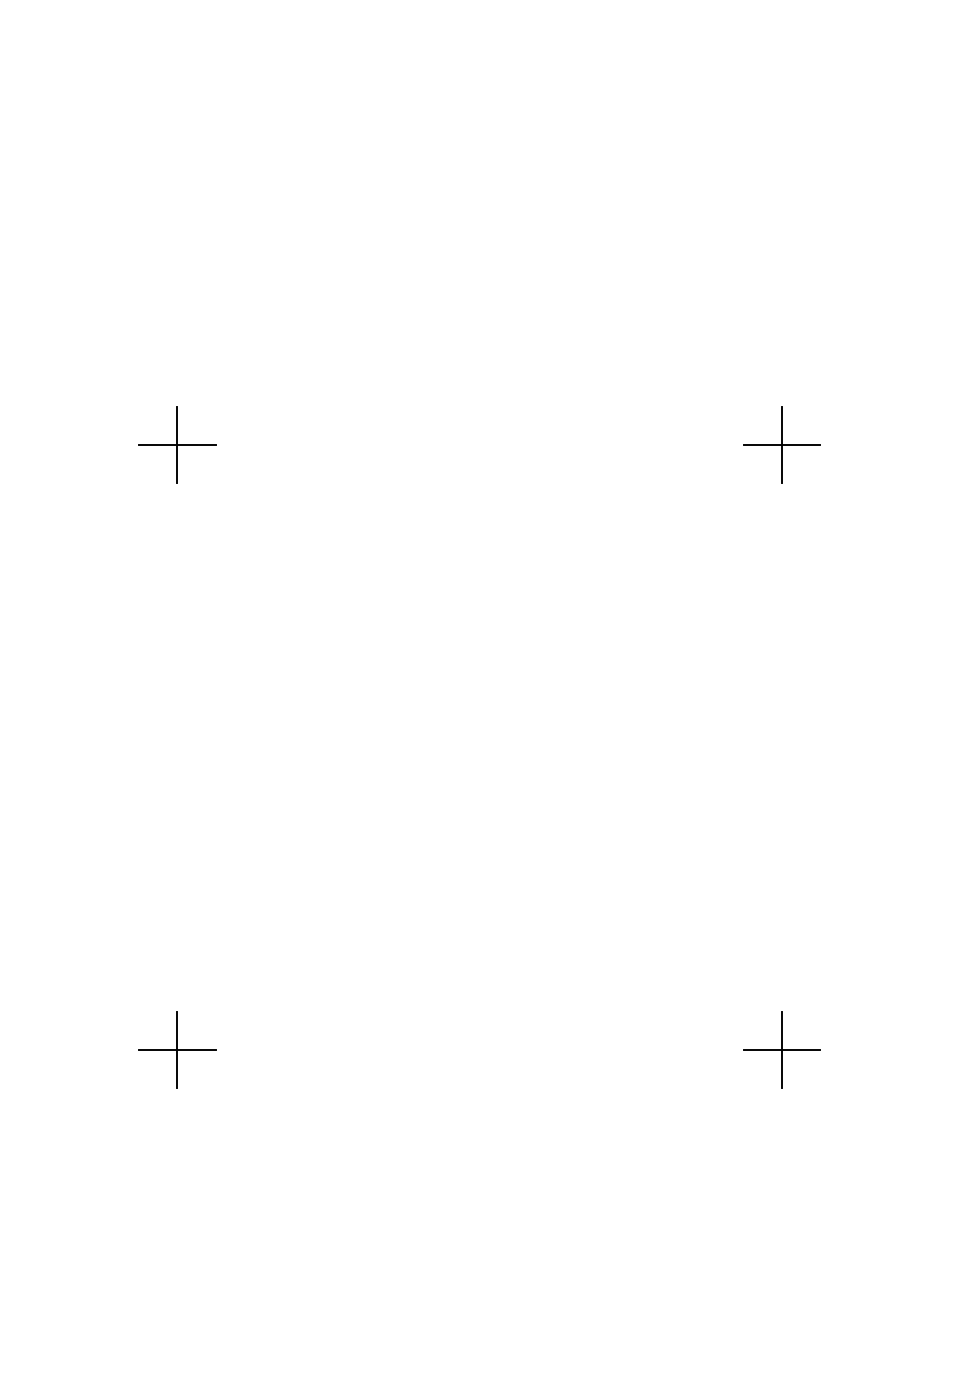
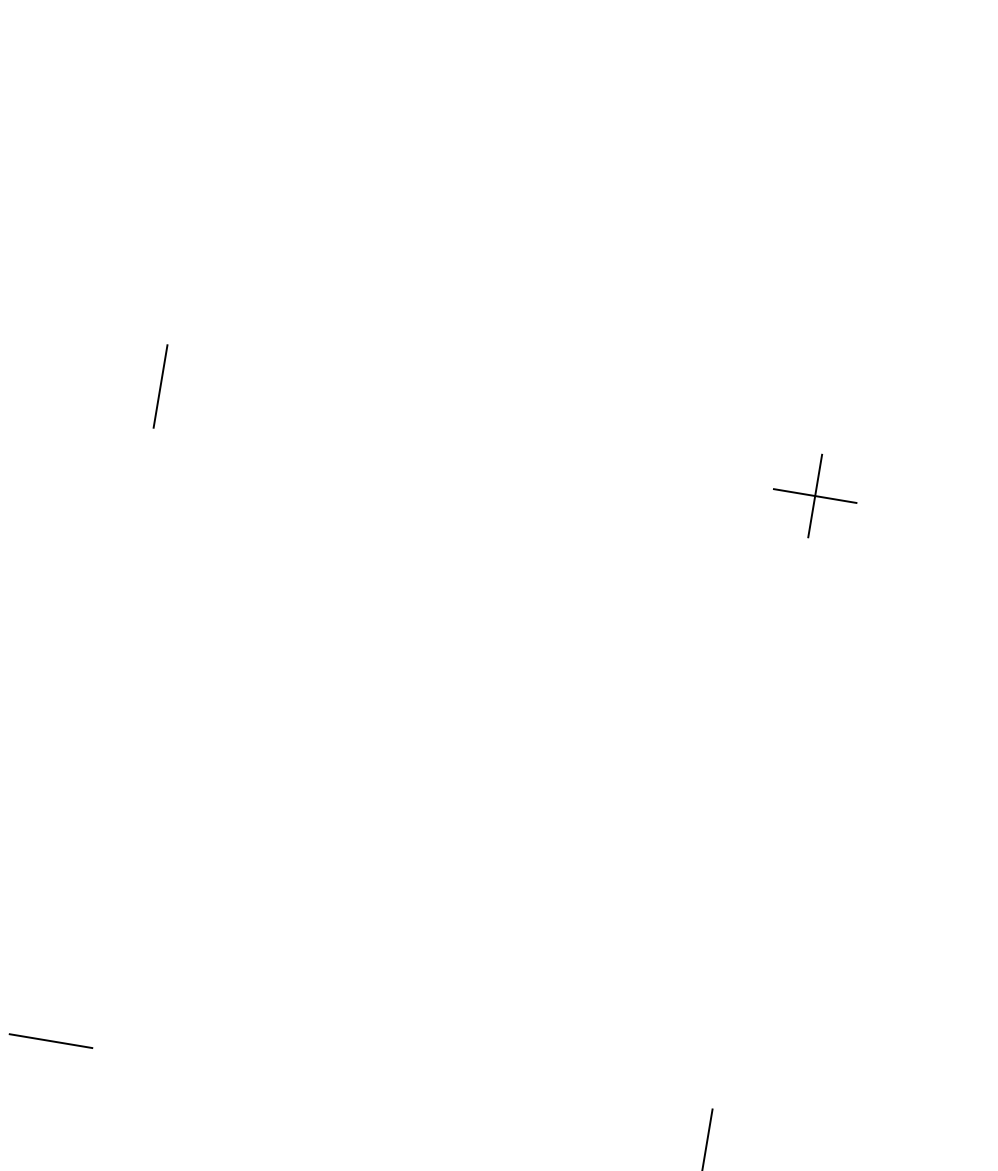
line: (177, 444) -> (160, 386), removed
line: (177, 1049) -> (51, 1040), removed
line: (782, 1049) -> (705, 1150), removed

